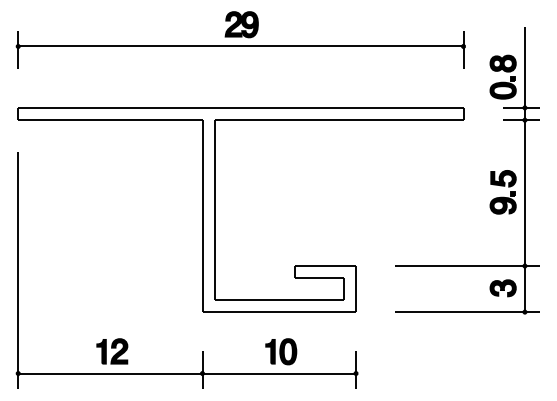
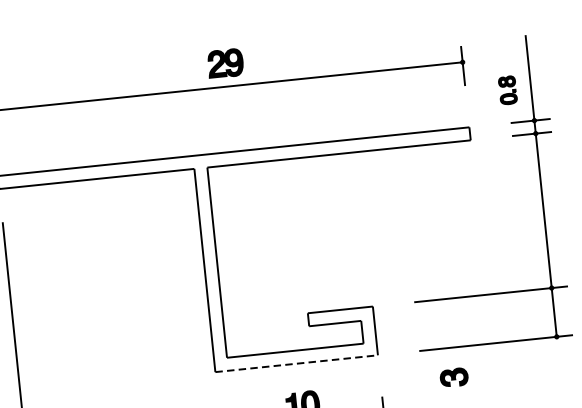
part: (502, 76) -> (507, 89), size x0.6
part: (502, 192) -> (519, 212), removed
part: (502, 288) -> (453, 377), moved
line: (279, 312) -> (296, 364), solid -> dashed

